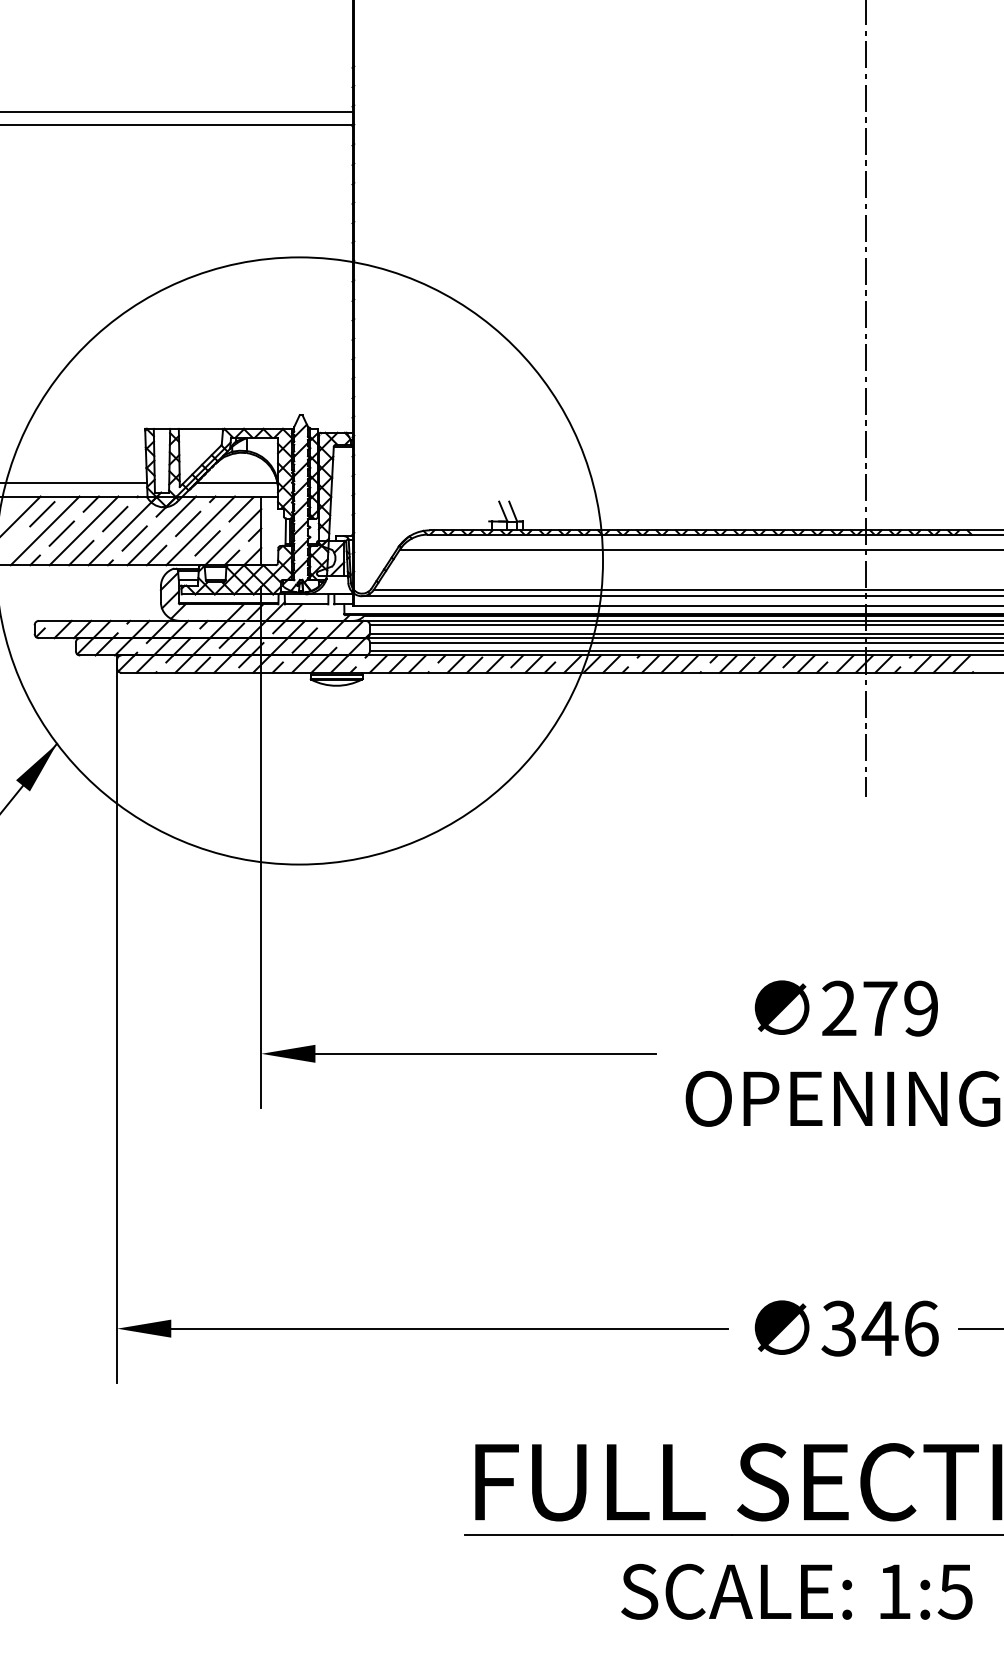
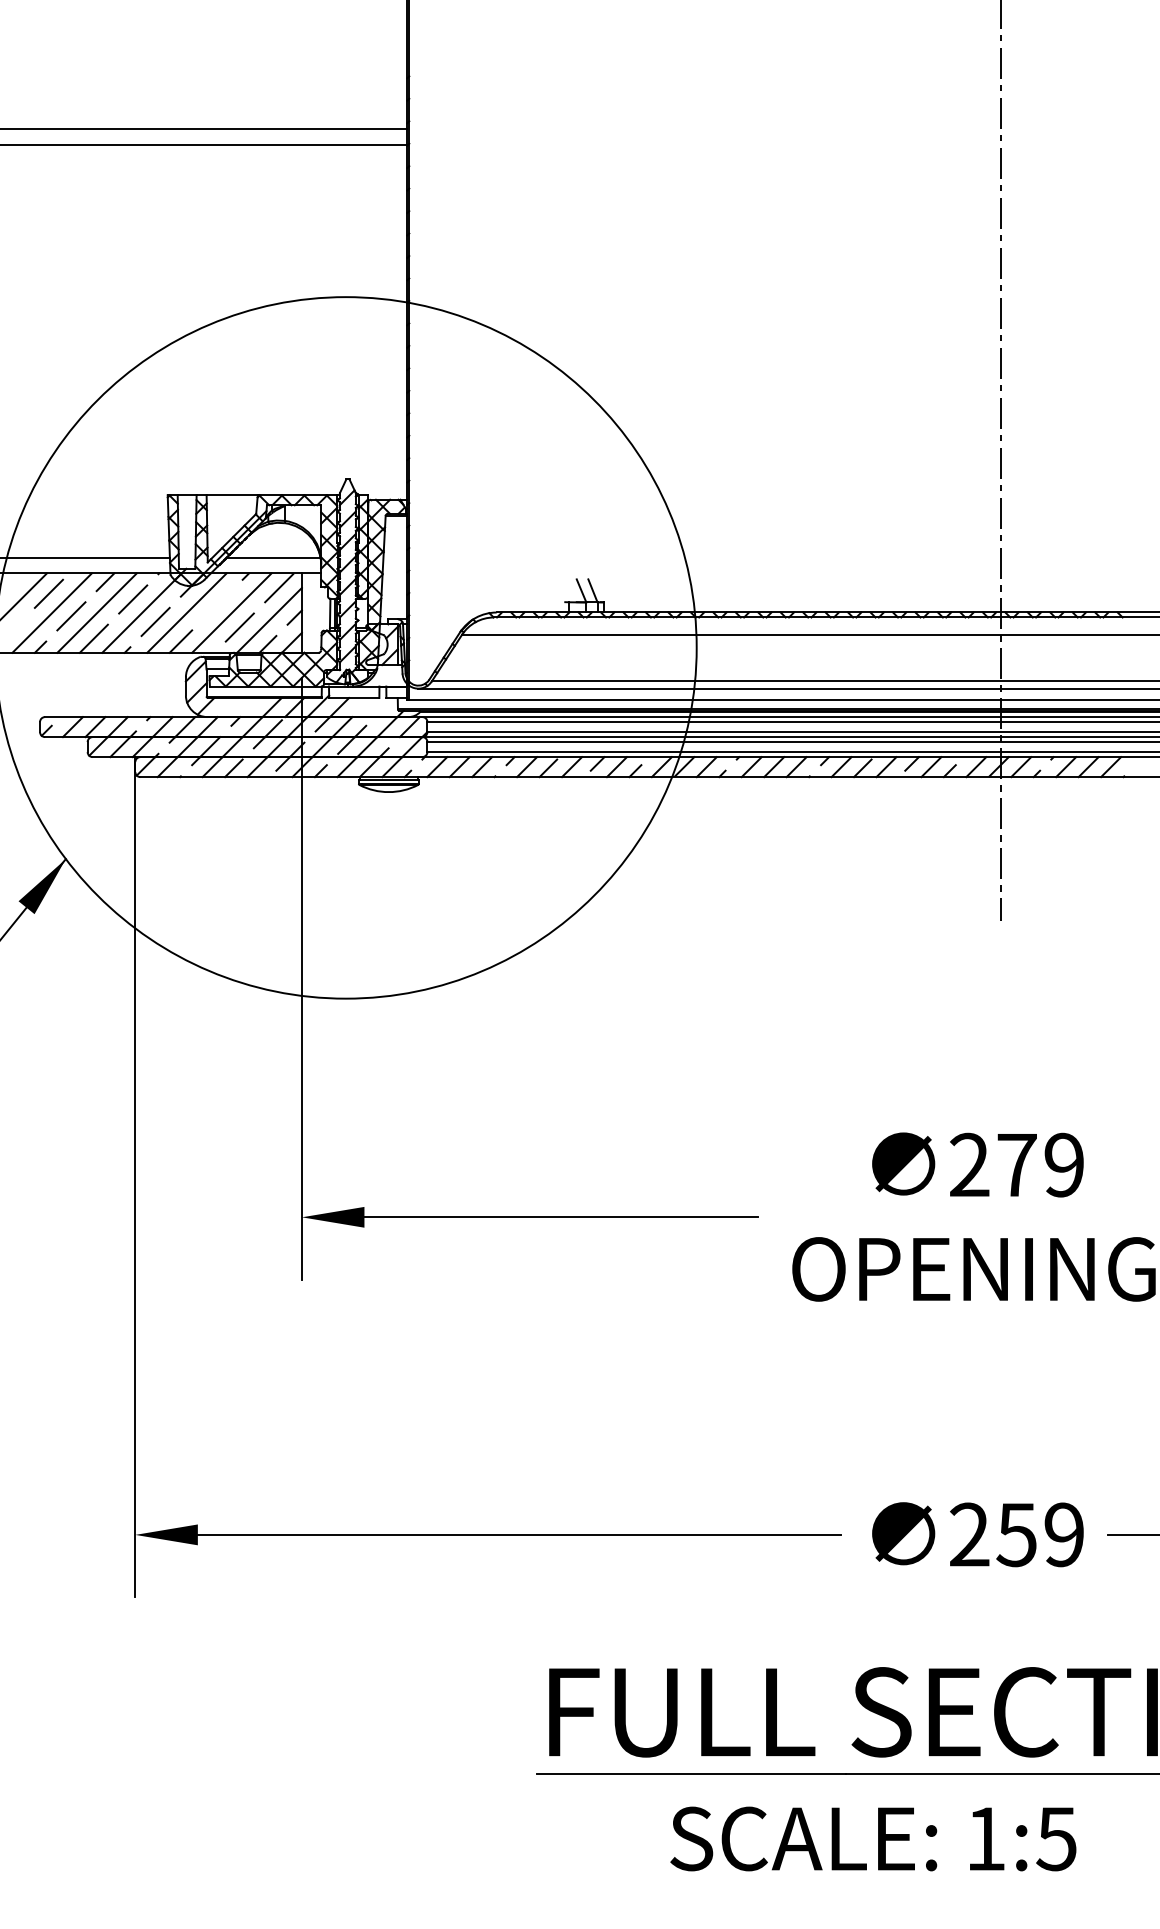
line: (188, 523) -> (217, 604), removed
text: (879, 1328) -> (1016, 1534), 346 -> 259
text: (796, 1591) -> (872, 1838), moved

